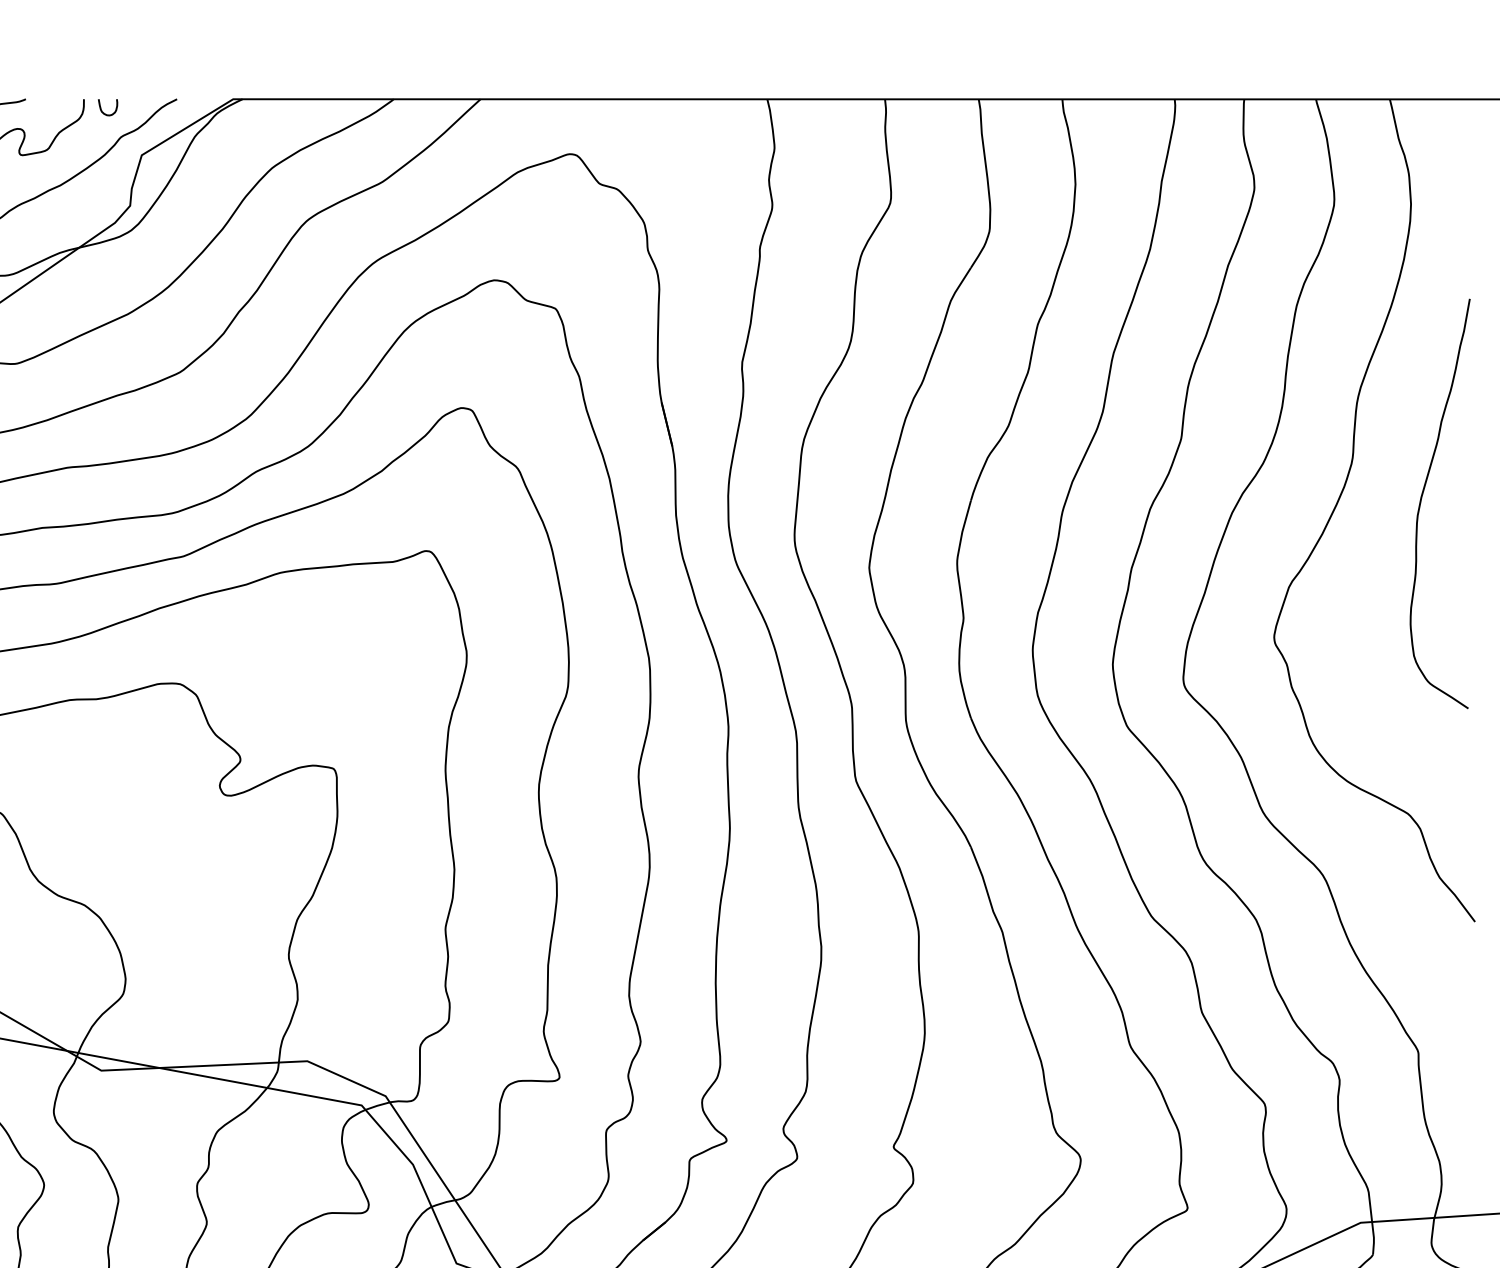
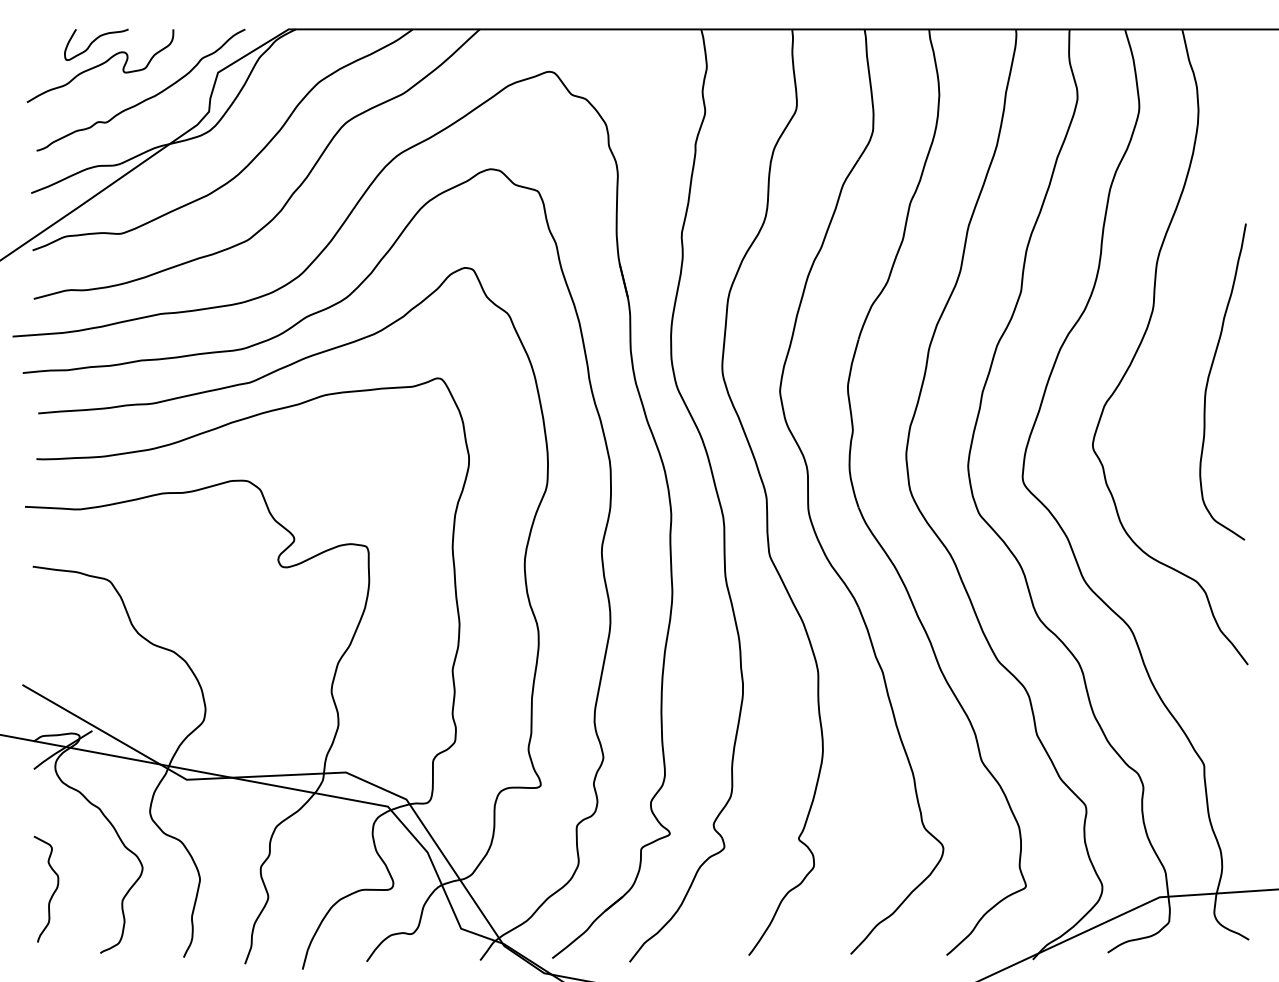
curve: (102, 108) -> (187, 36), removed
curve: (1422, 499) -> (1209, 378), moved

